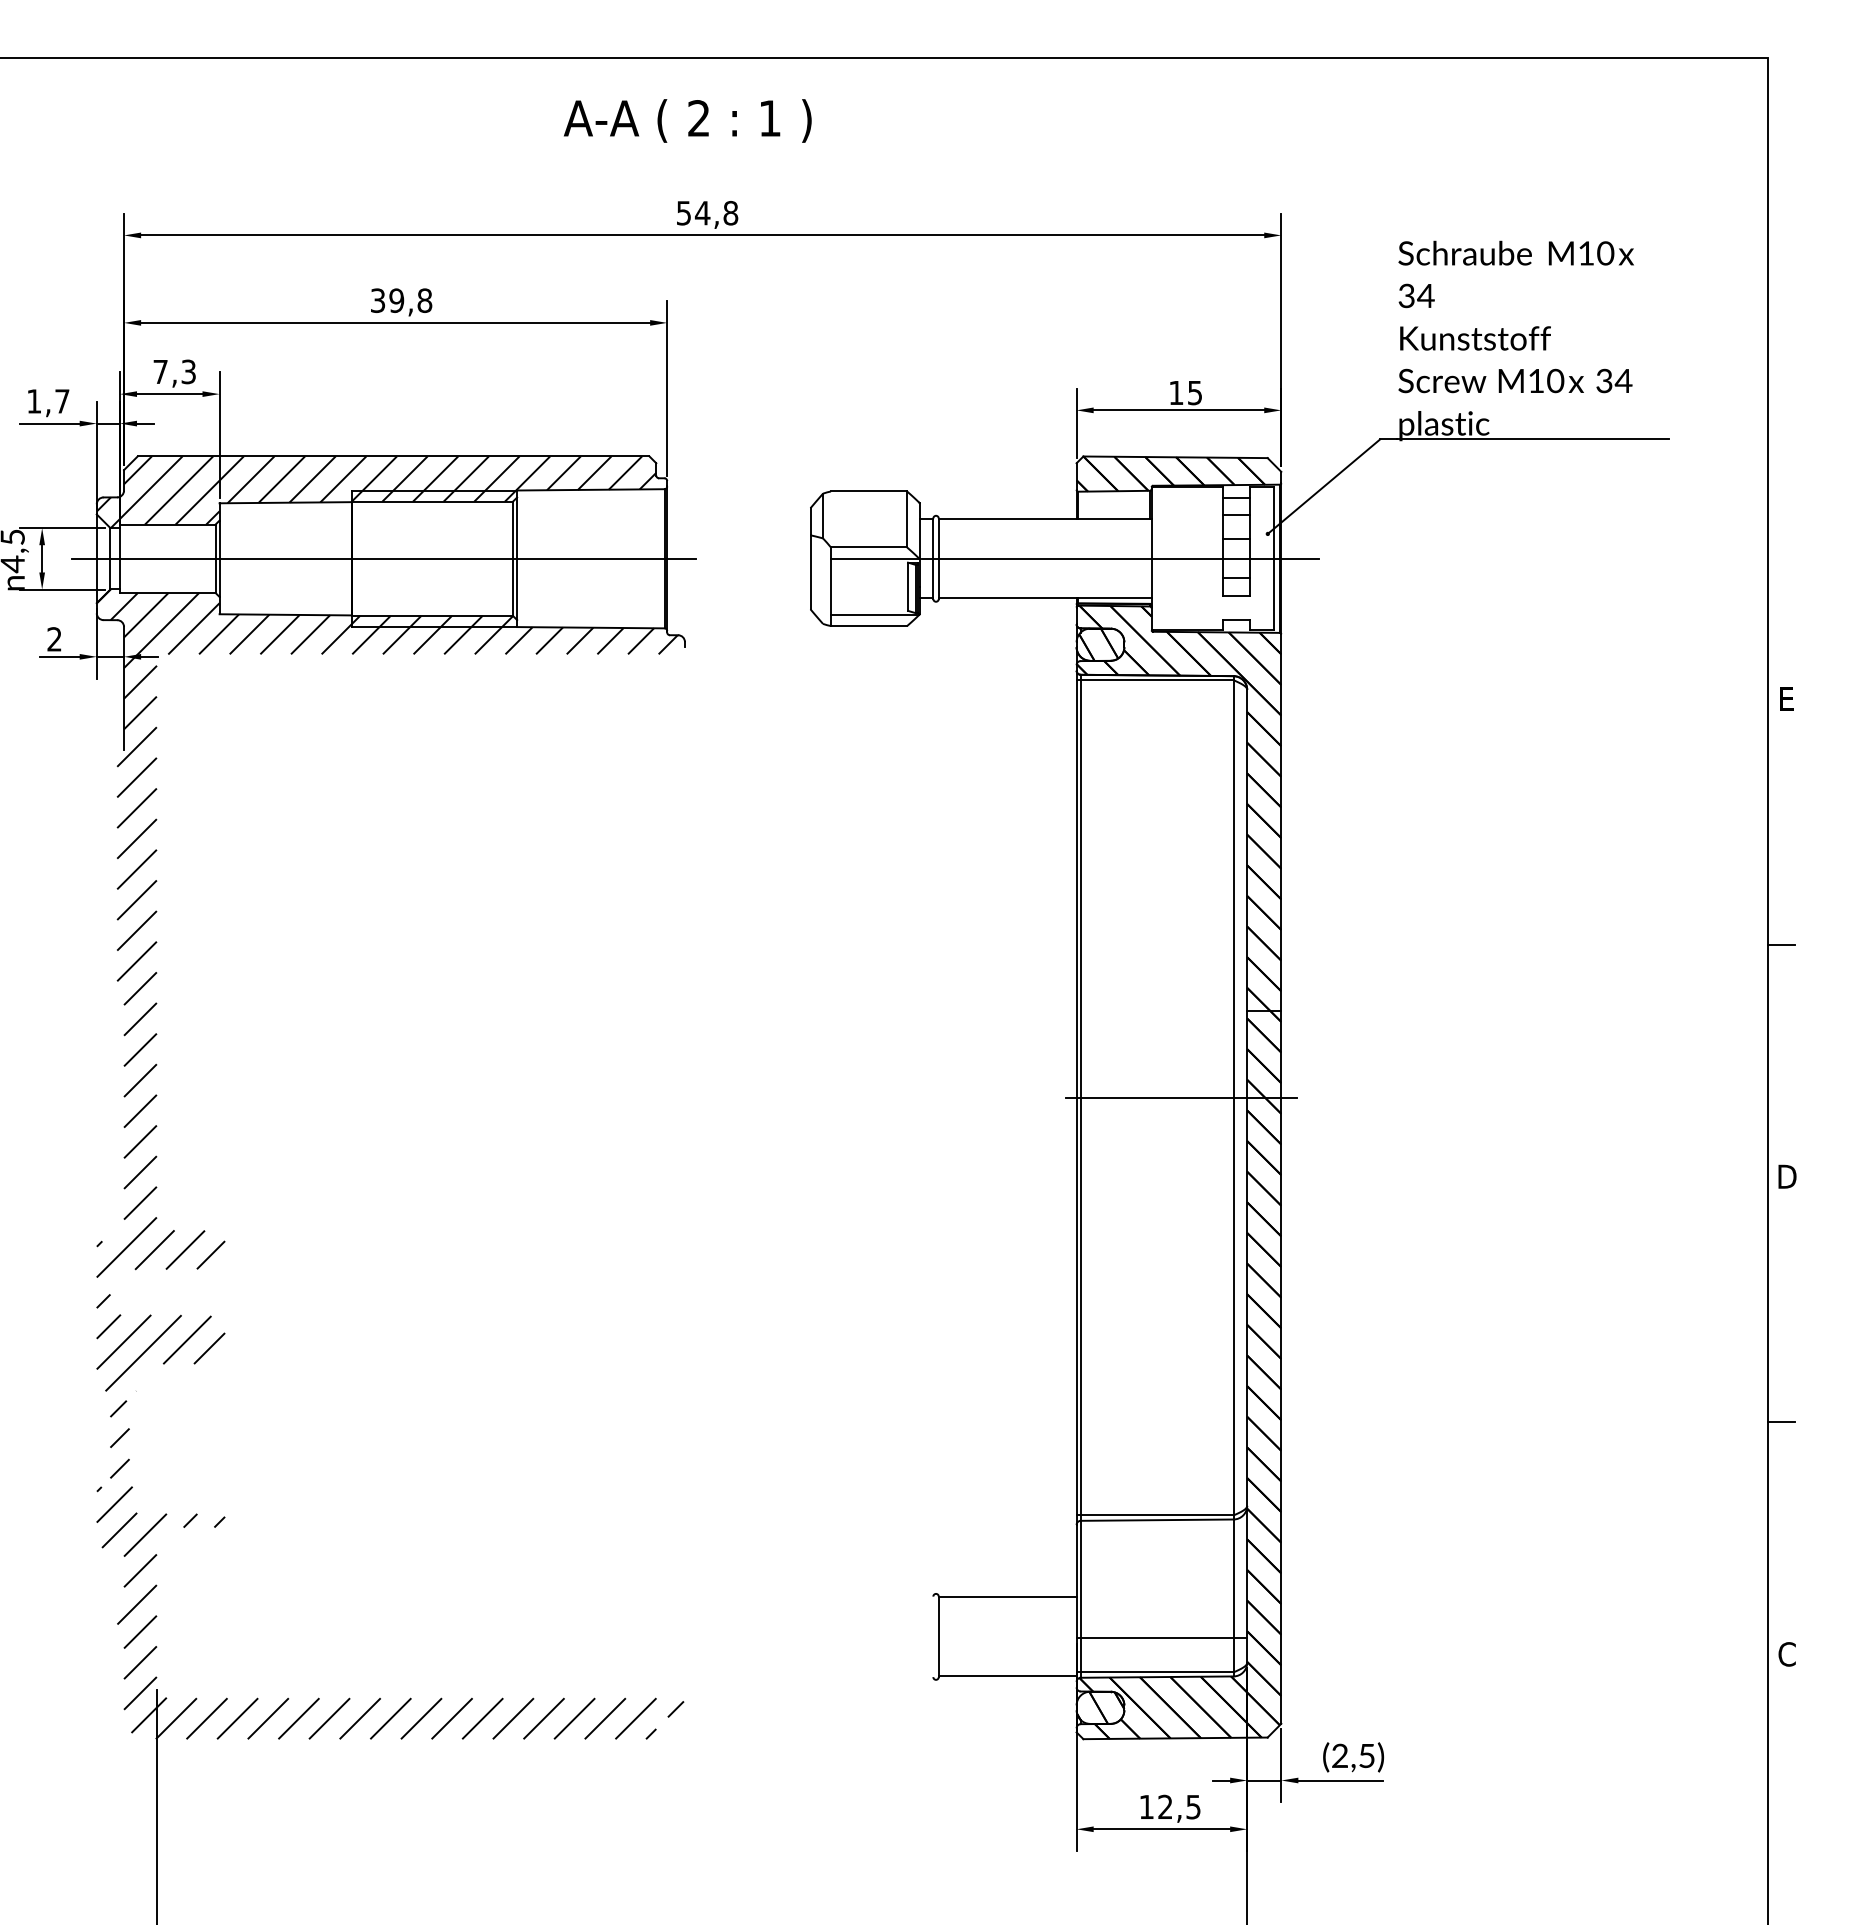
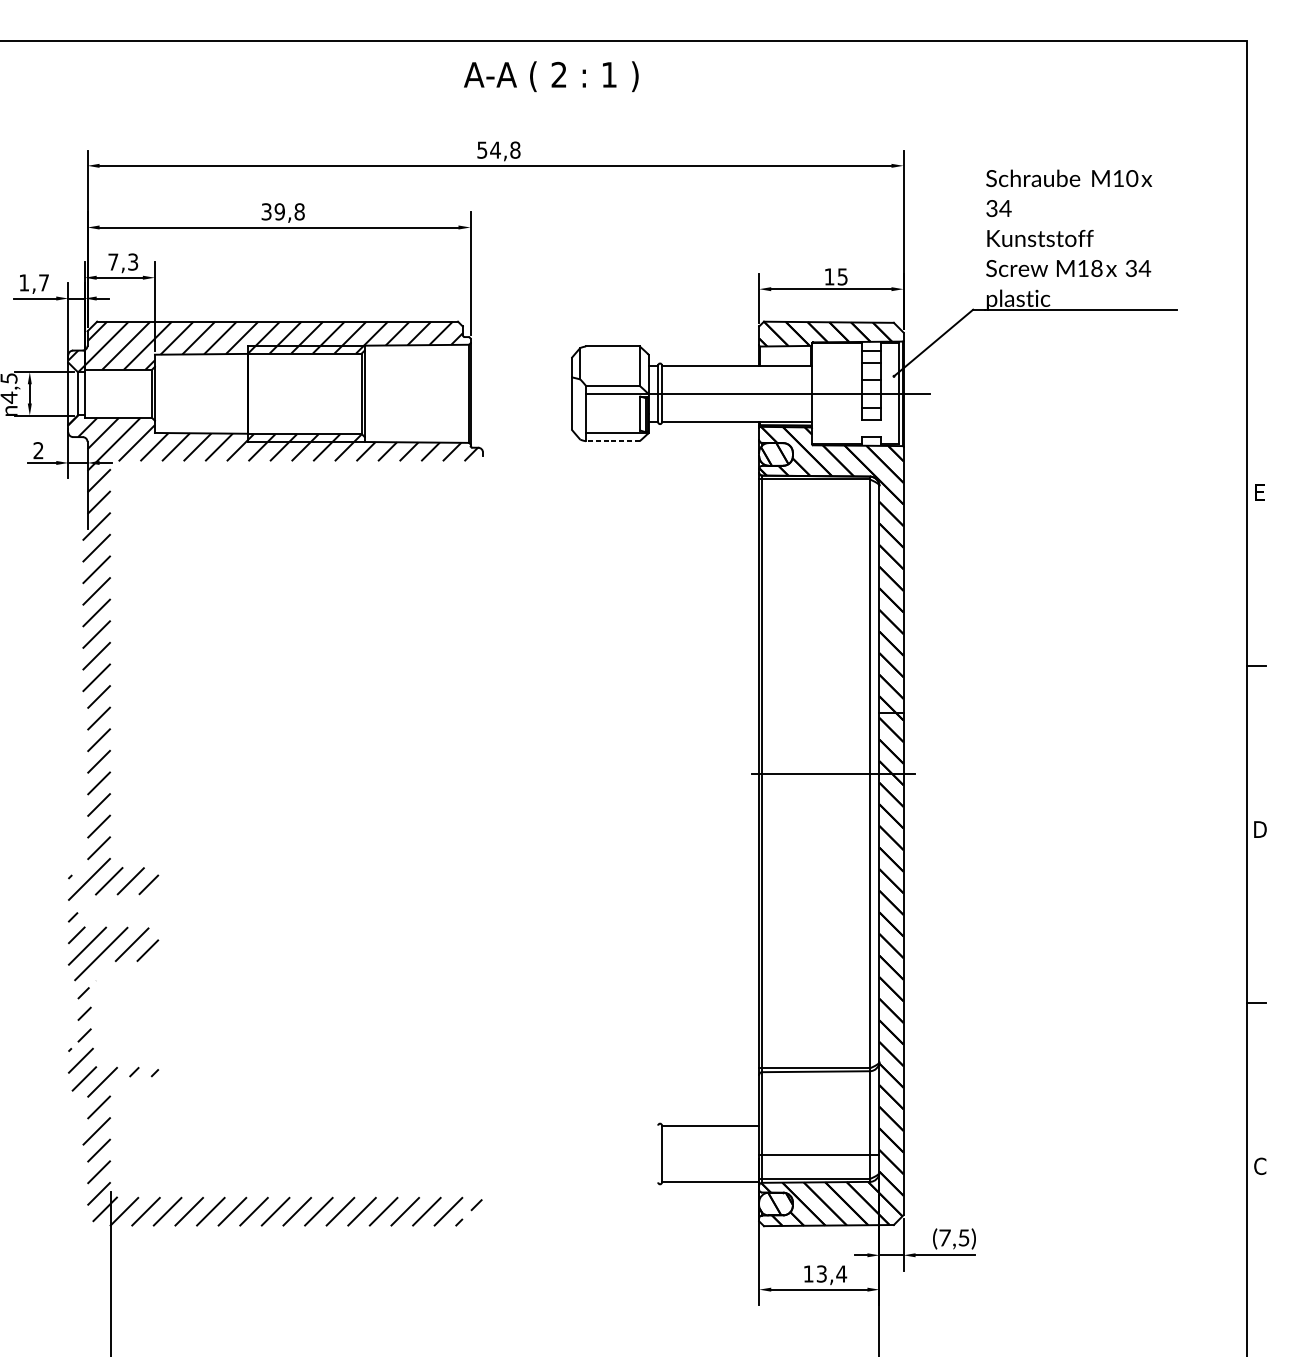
text: (687, 120) -> (551, 76), moved
text: (1555, 380) -> (1096, 268), M10 -> M18
line: (384, 558) -> (271, 393), removed
line: (868, 626) -> (612, 441), solid -> dashed
text: (1340, 1755) -> (945, 1237), (2,5) -> (7,5)
text: (1179, 1807) -> (831, 1274), 12,5 -> 13,4

